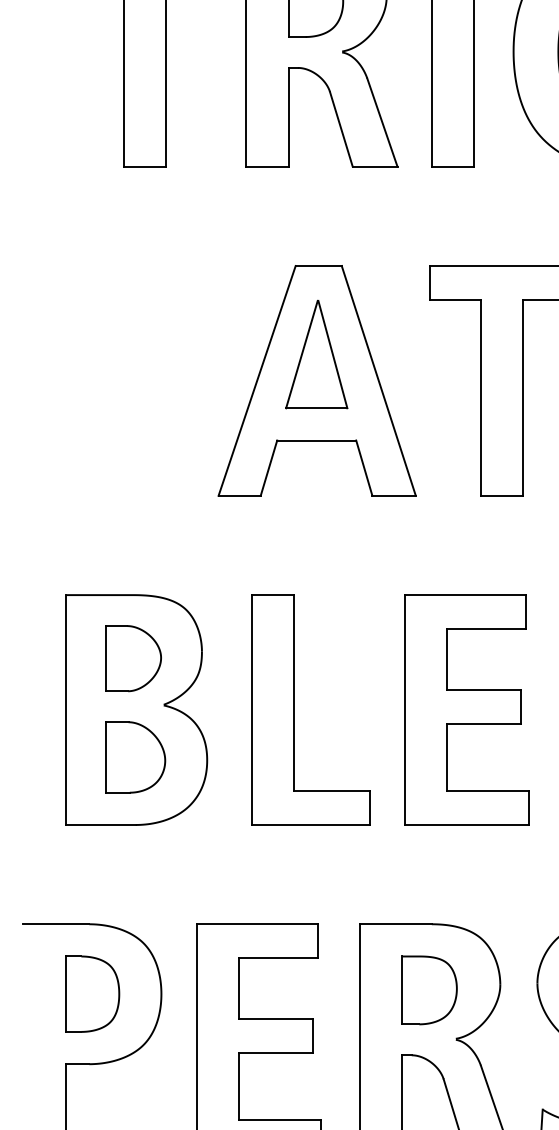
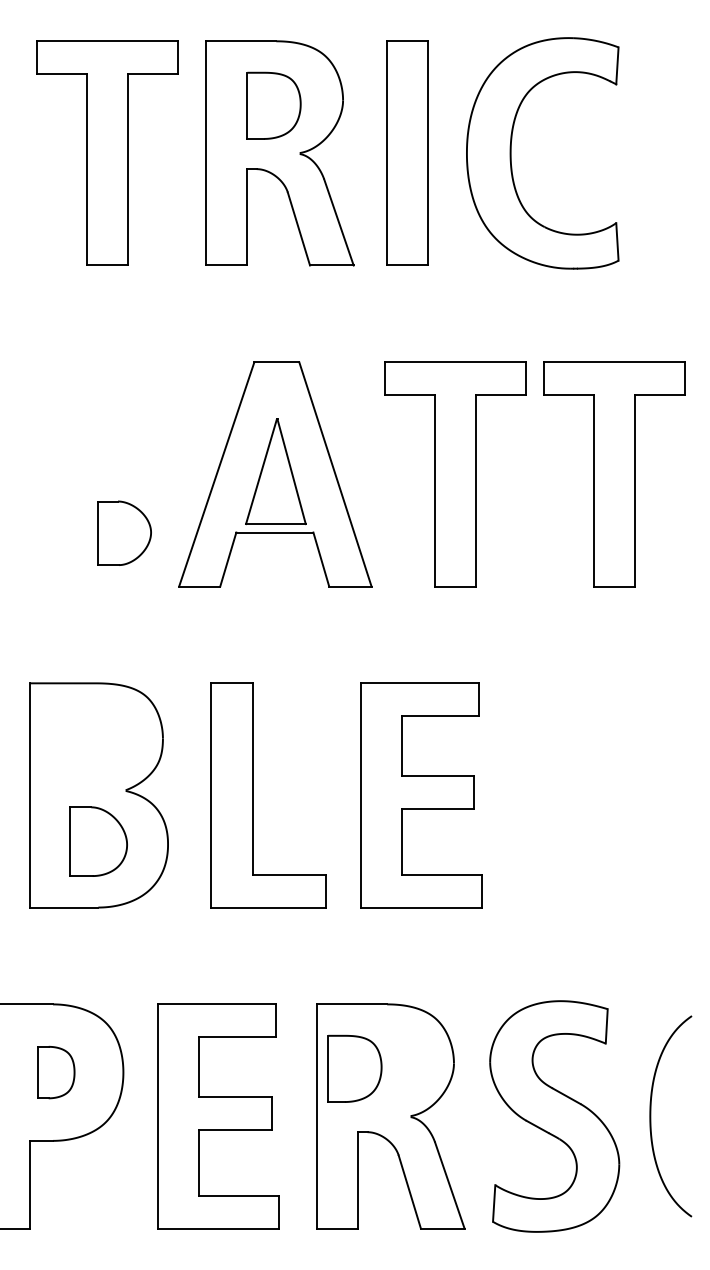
part: (316, 354) -> (275, 471), moved
part: (133, 657) -> (124, 532), moved
part: (429, 989) -> (354, 1068), moved
part: (92, 994) -> (56, 1072), size x0.7

